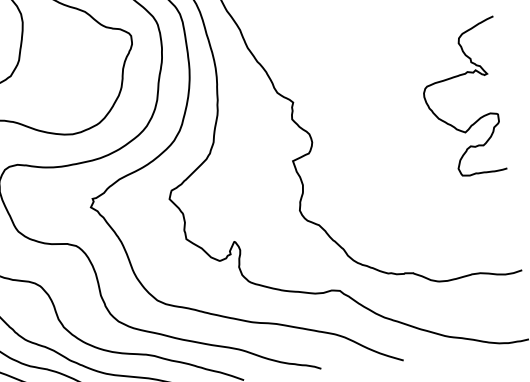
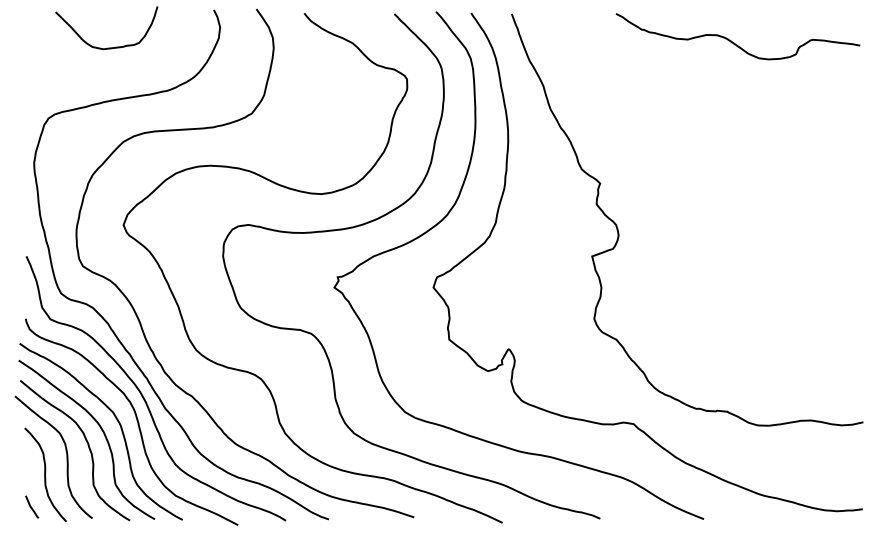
curve: (457, 77) -> (807, 173), removed

